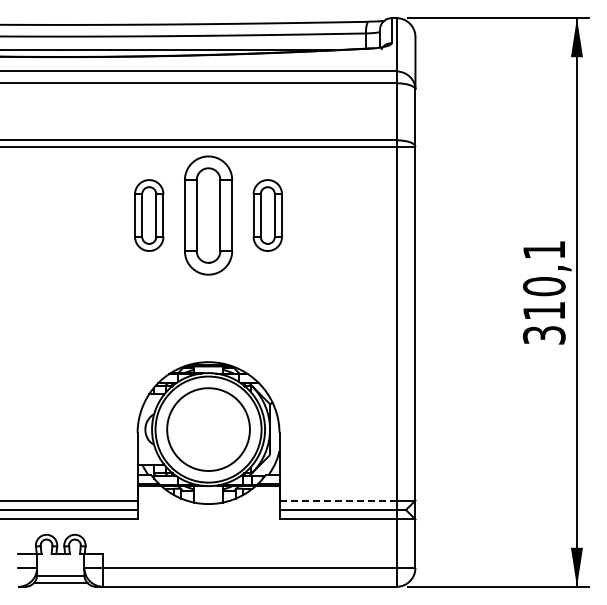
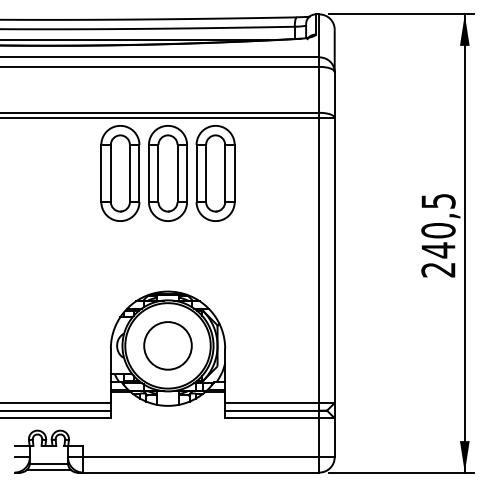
part: (148, 215) -> (119, 173), size x1.67
part: (267, 215) -> (215, 173), size x1.67
text: (544, 292) -> (438, 235), 310,1 -> 240,5
circle: (208, 429) -> (167, 345), size x0.71
line: (338, 500) -> (272, 403), dashed -> solid

